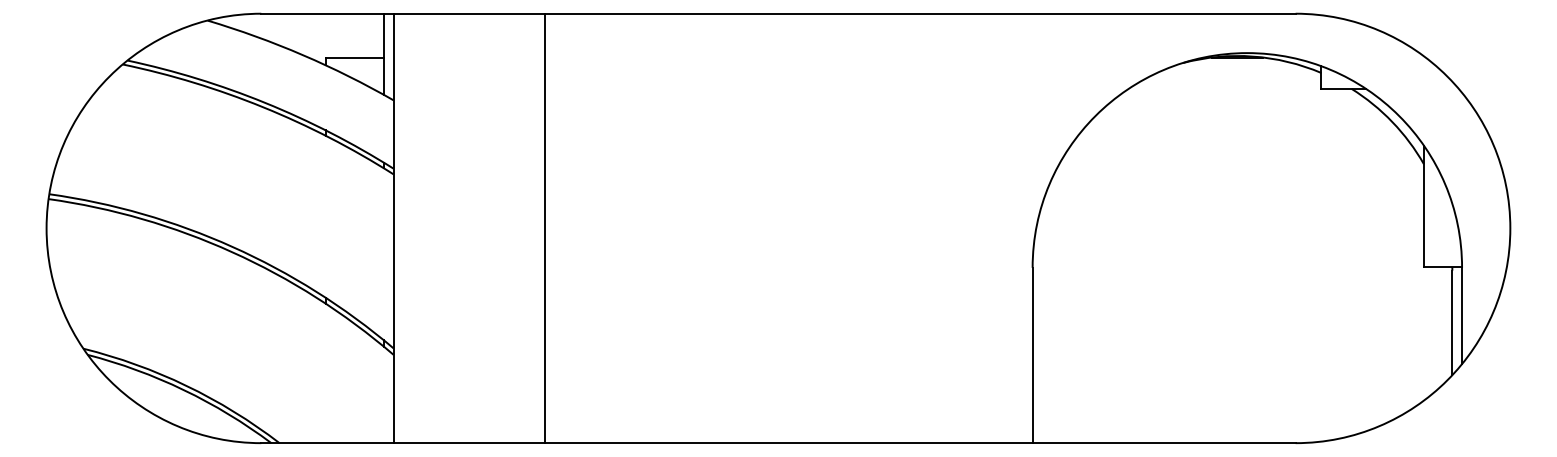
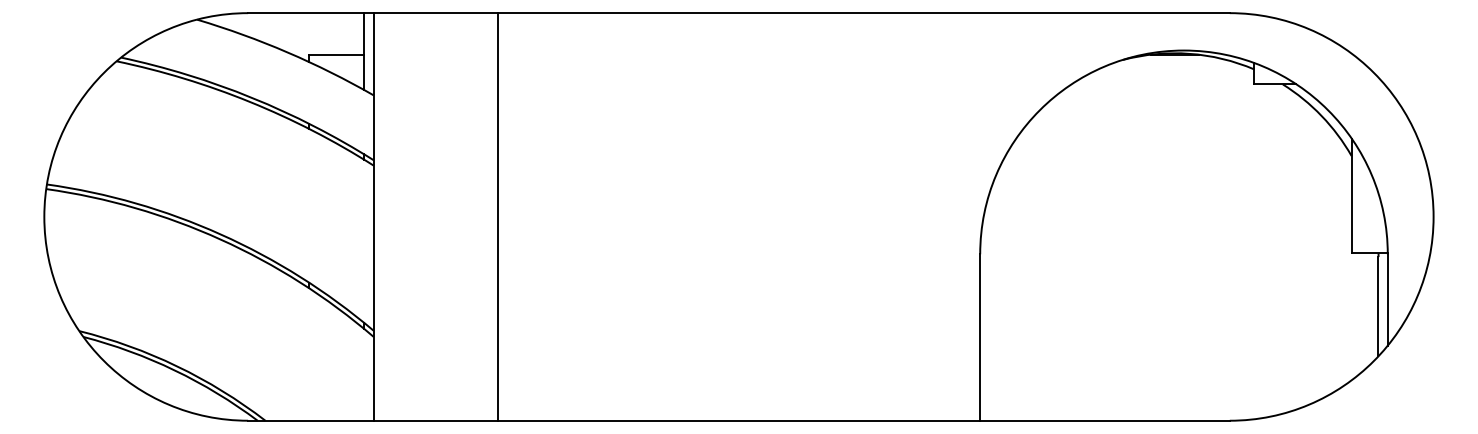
line: (545, 228) -> (497, 217), moved

